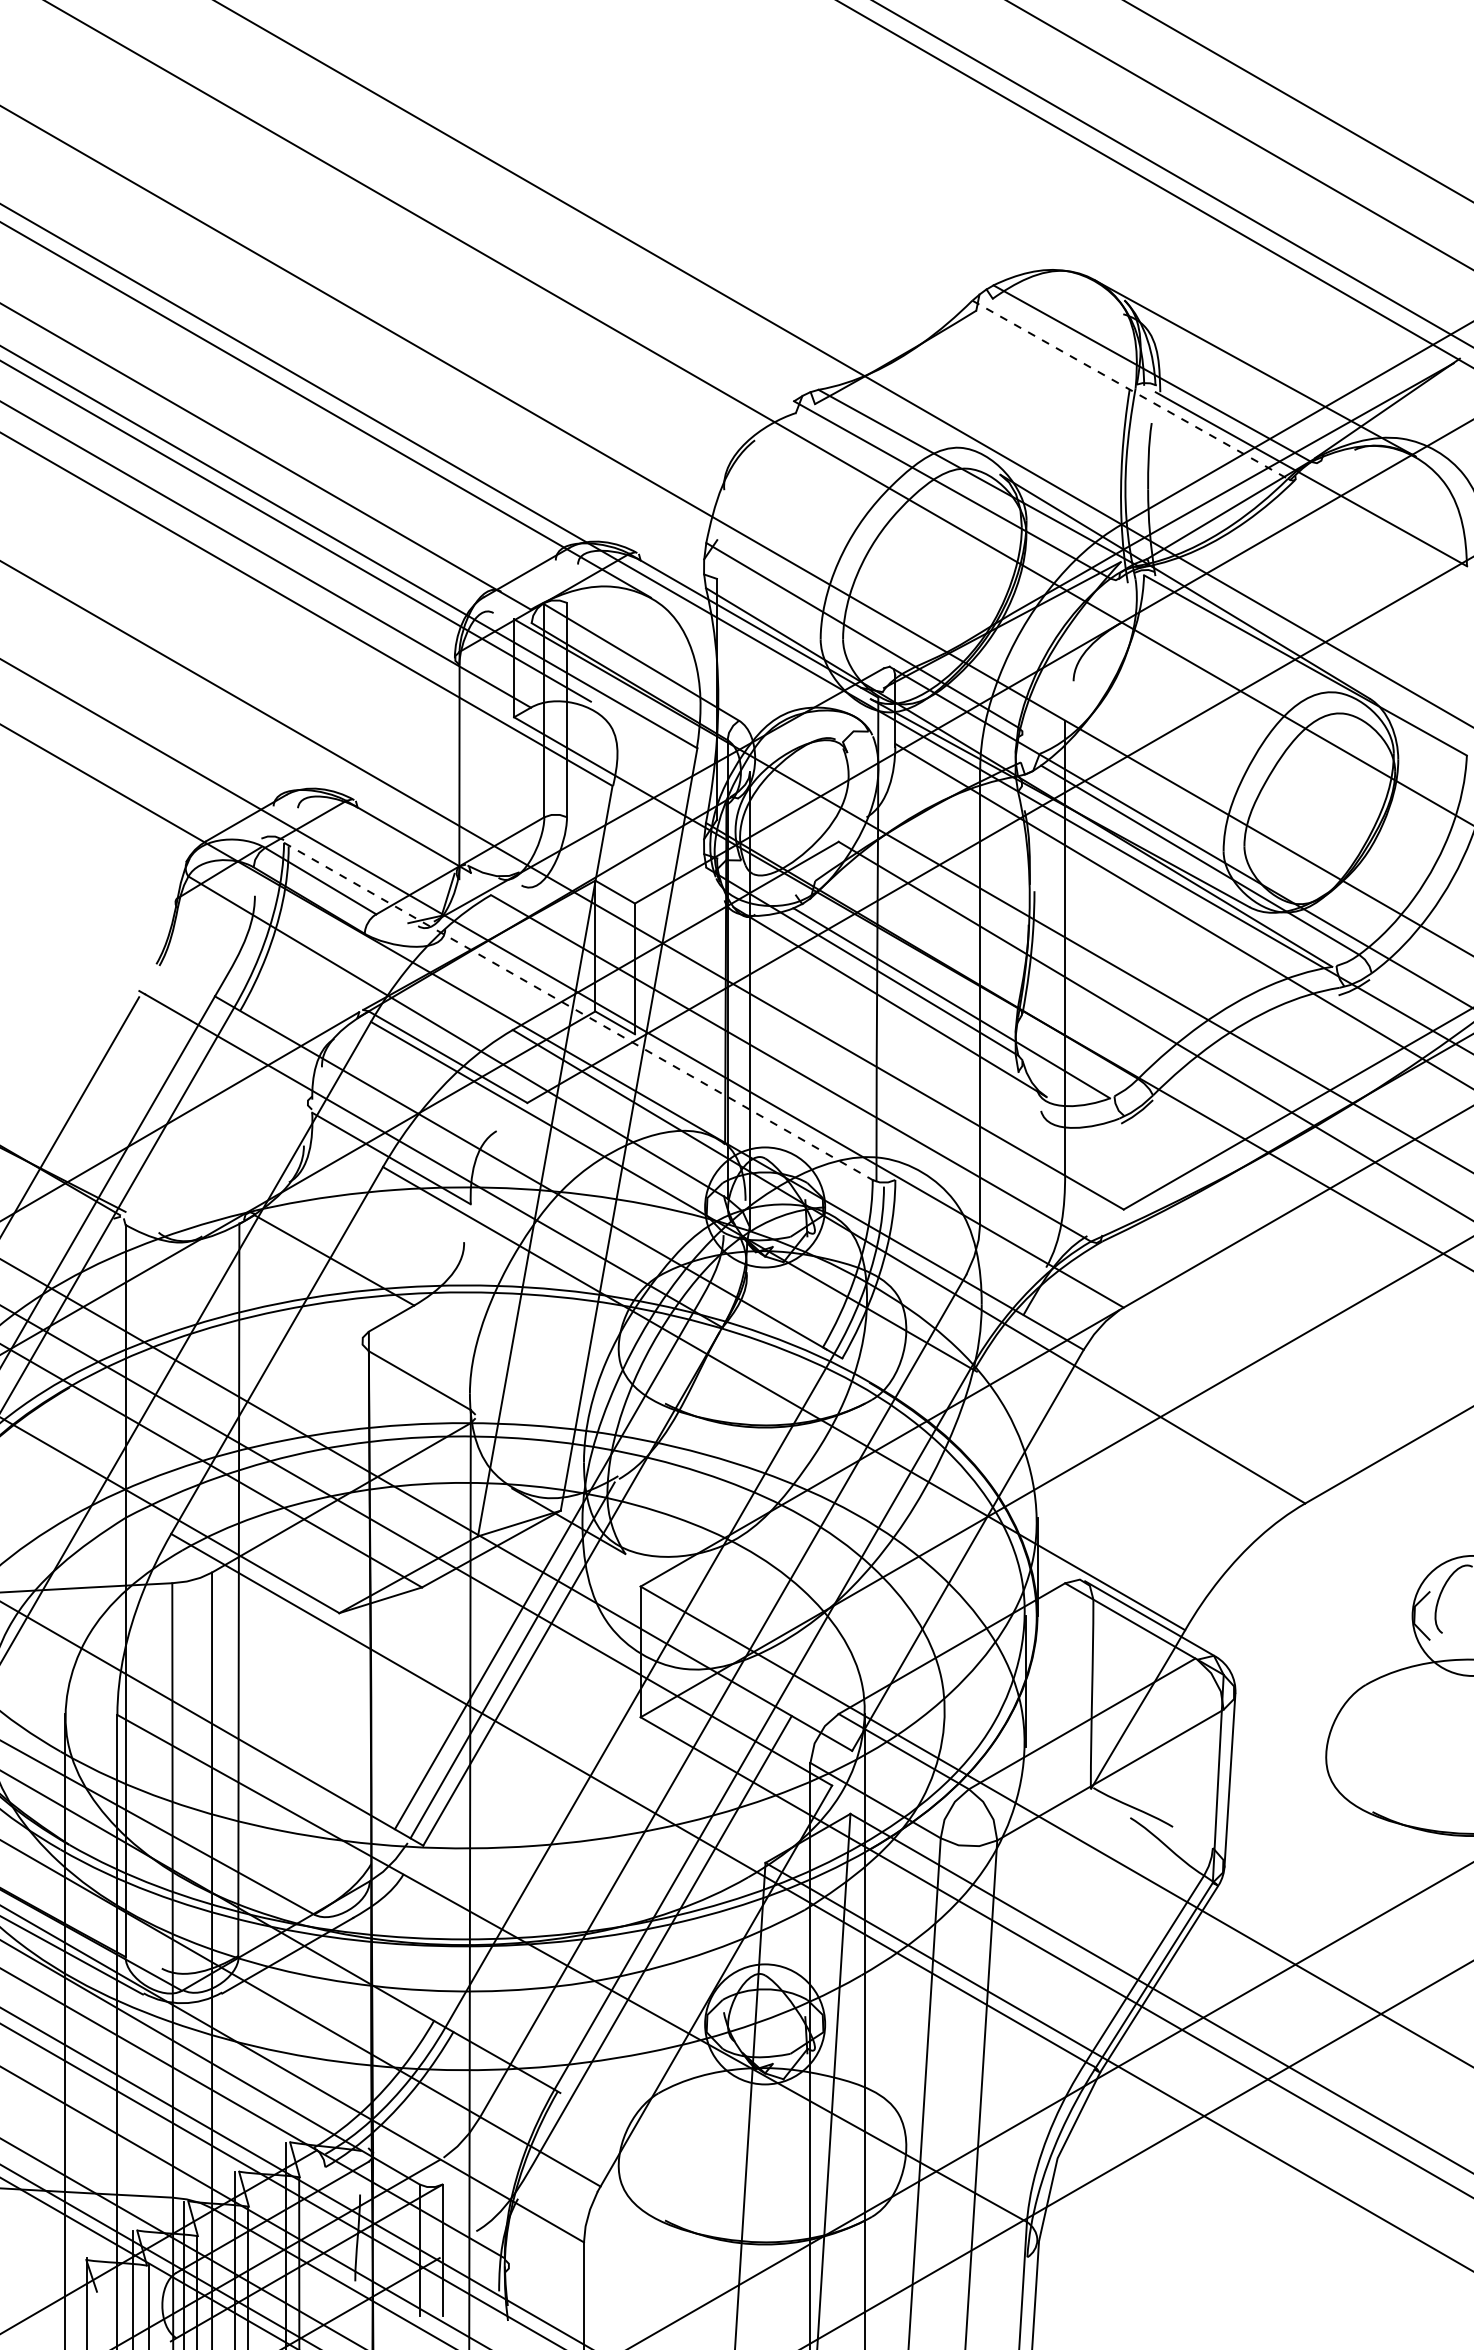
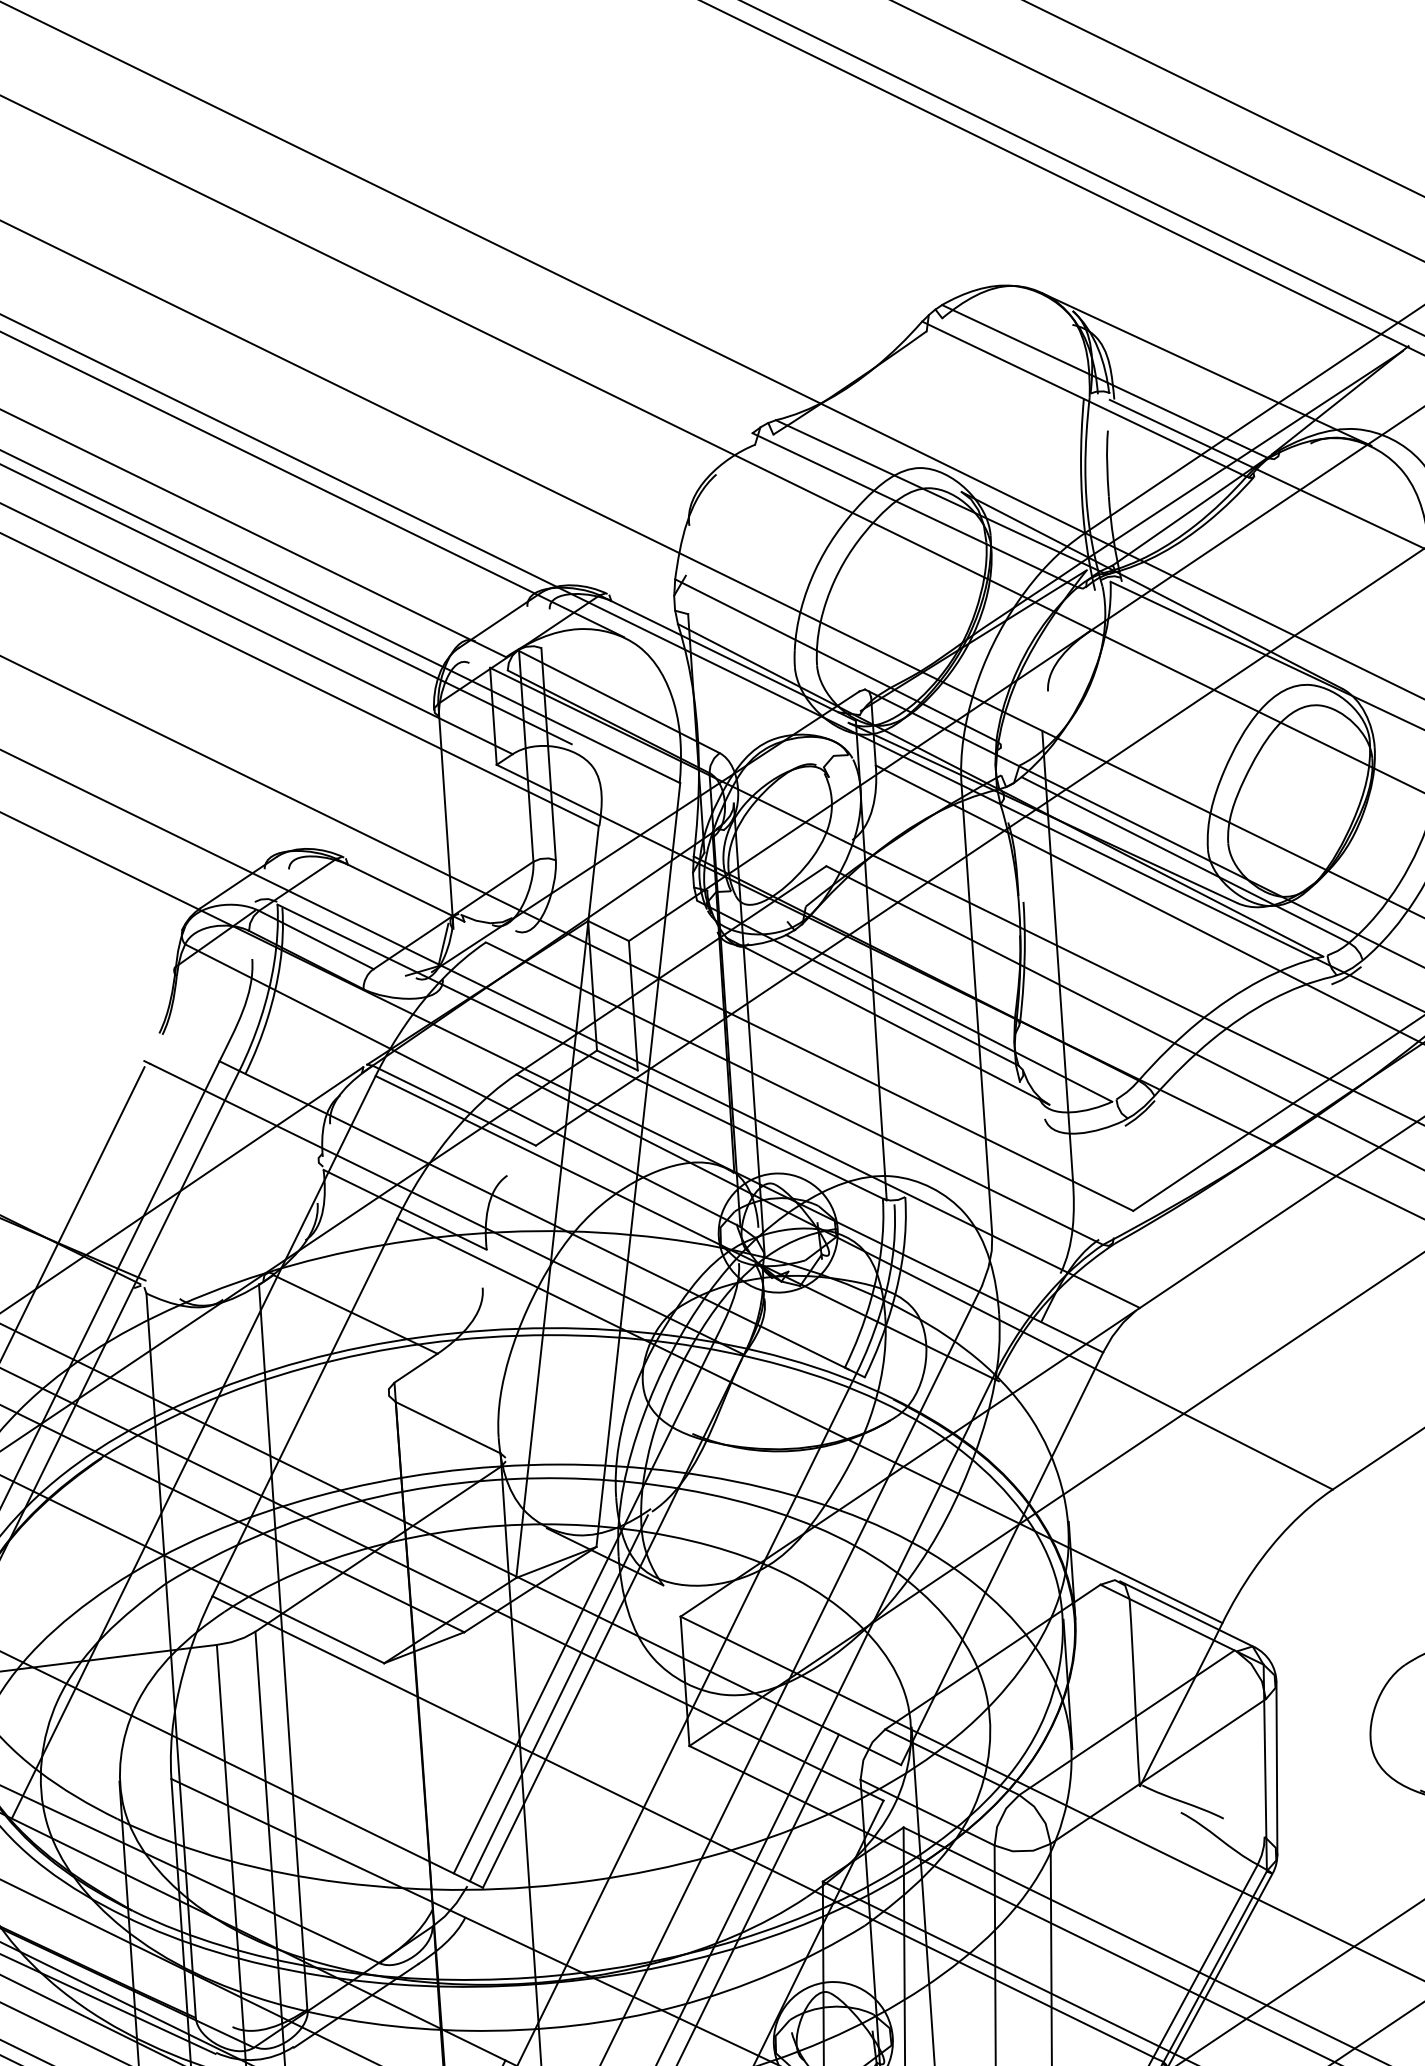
line: (1130, 390) -> (1084, 399), dashed -> solid
line: (580, 1012) -> (582, 1052), dashed -> solid

